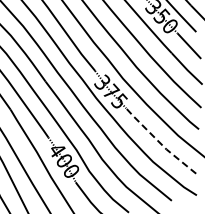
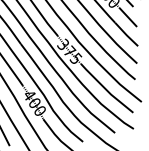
line: (159, 142) -> (105, 89), dashed -> solid

